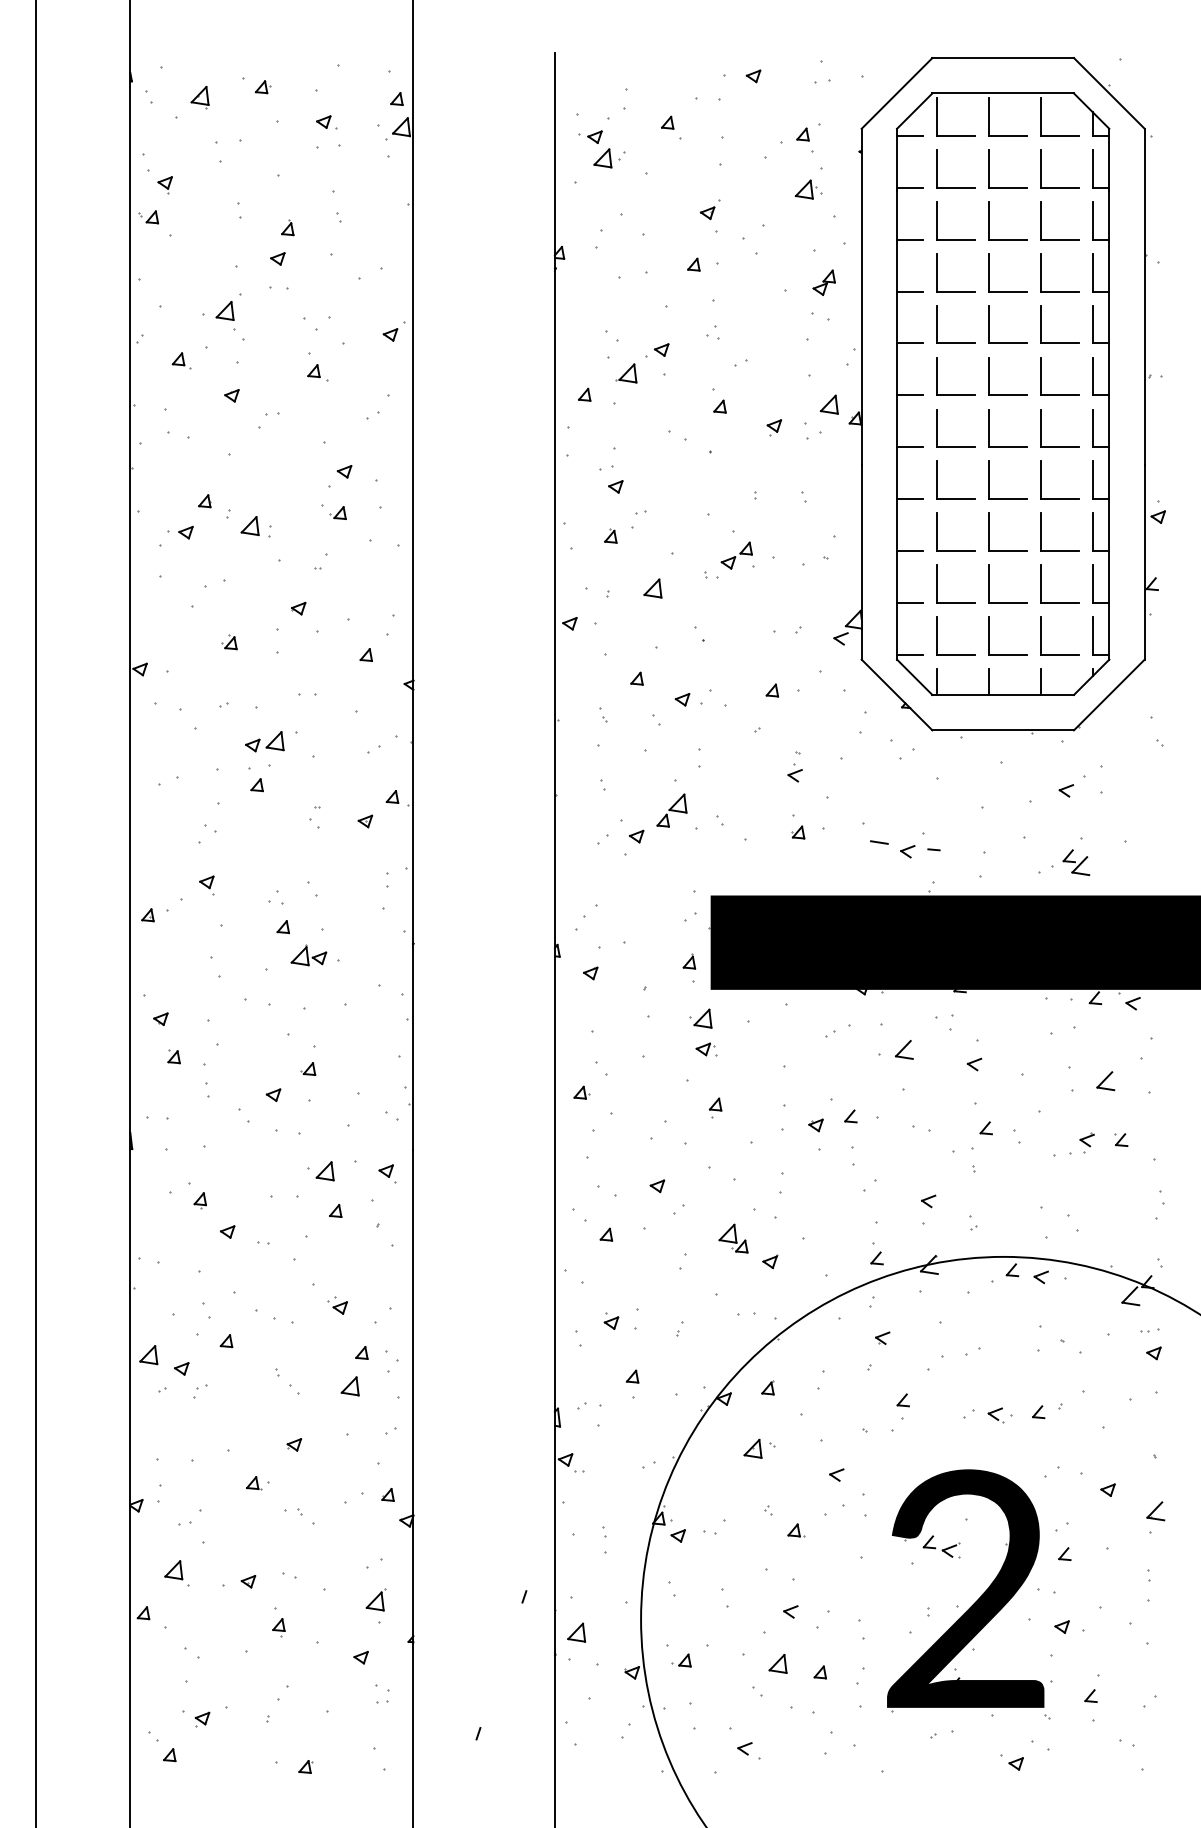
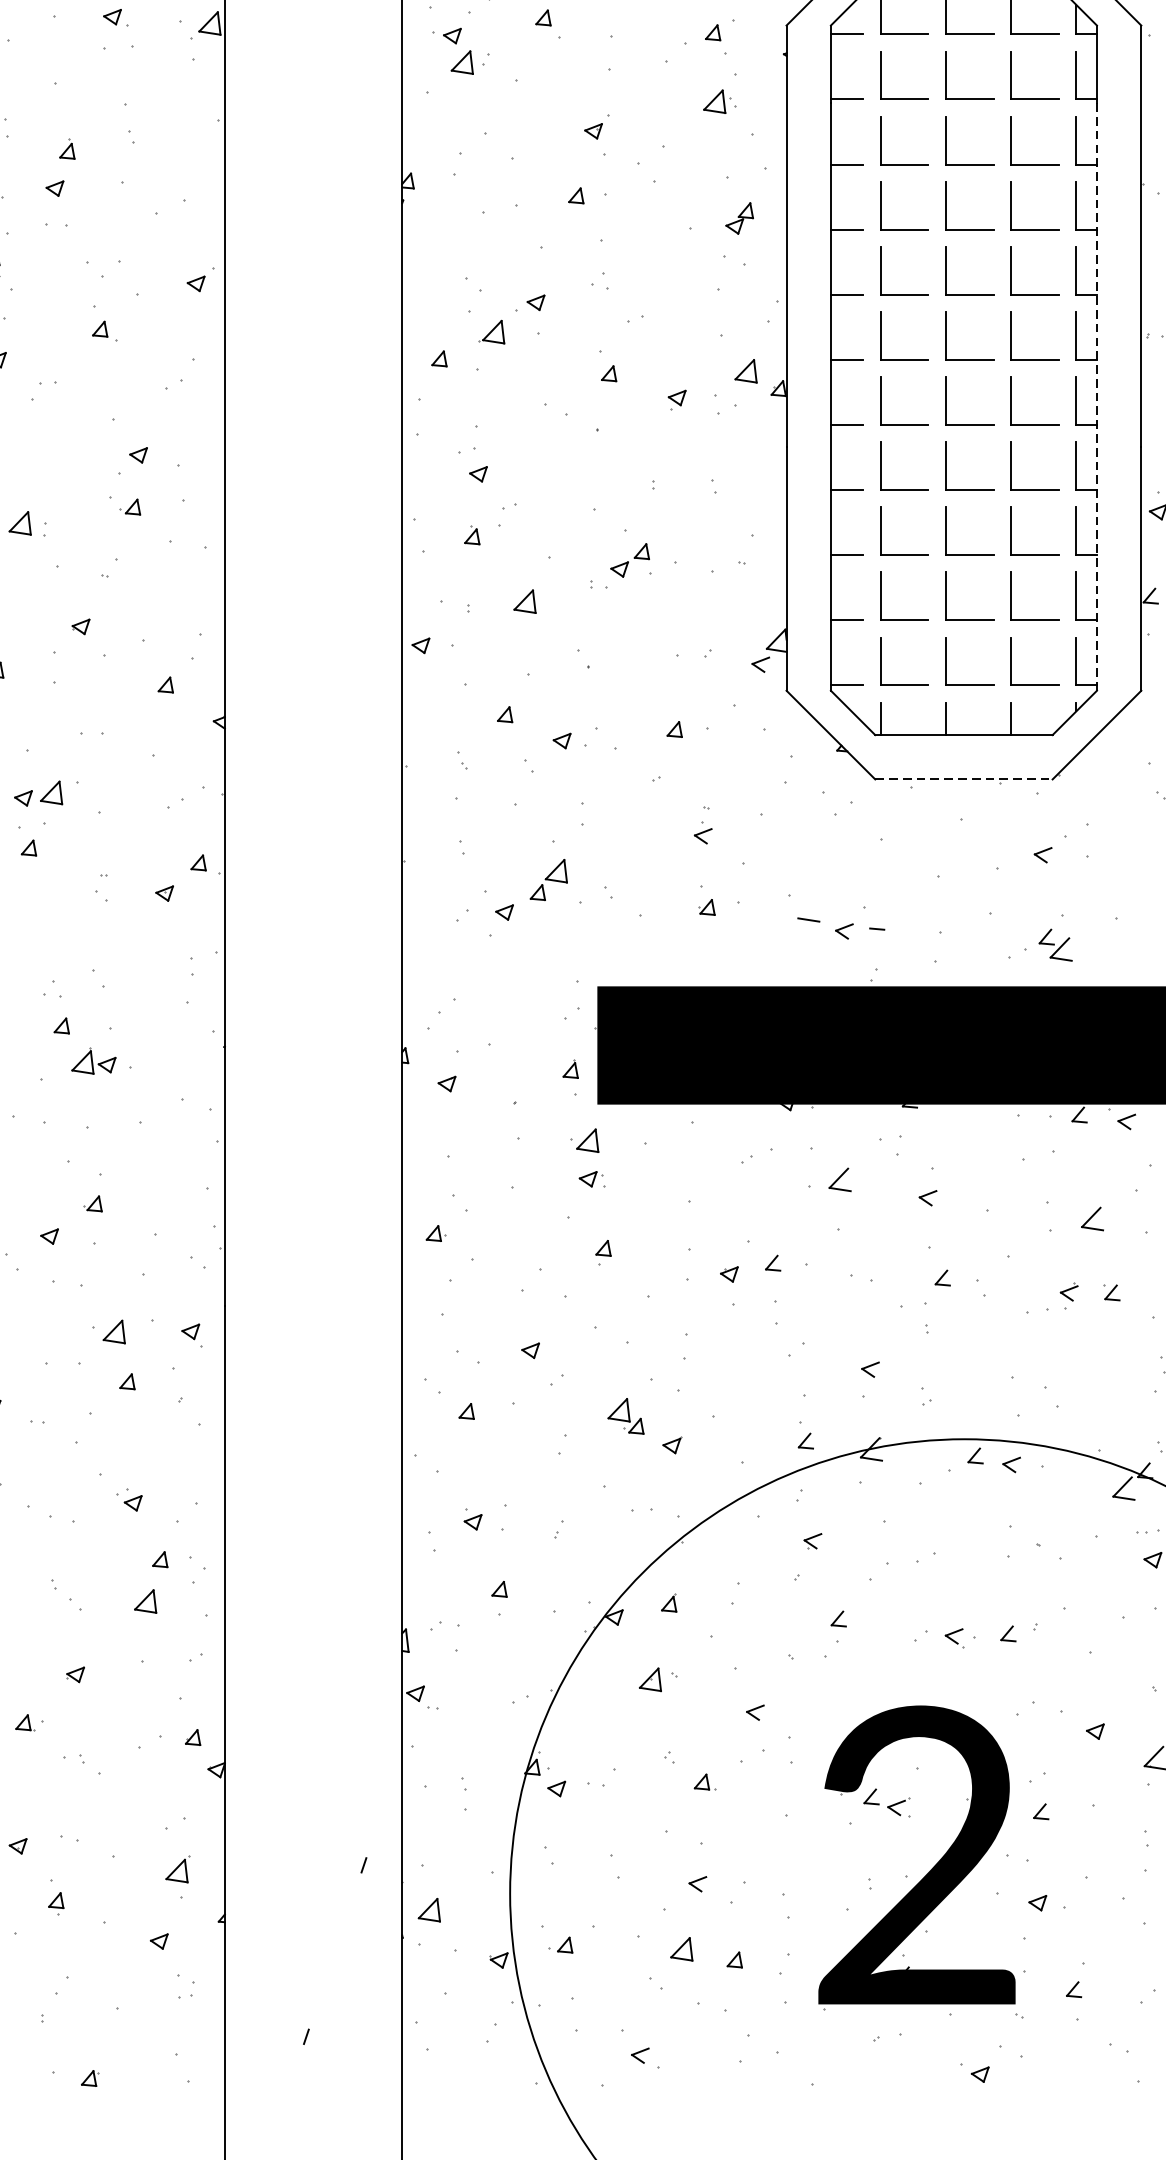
line: (1109, 425) -> (1097, 397), solid -> dashed
line: (1003, 730) -> (964, 779), solid -> dashed

